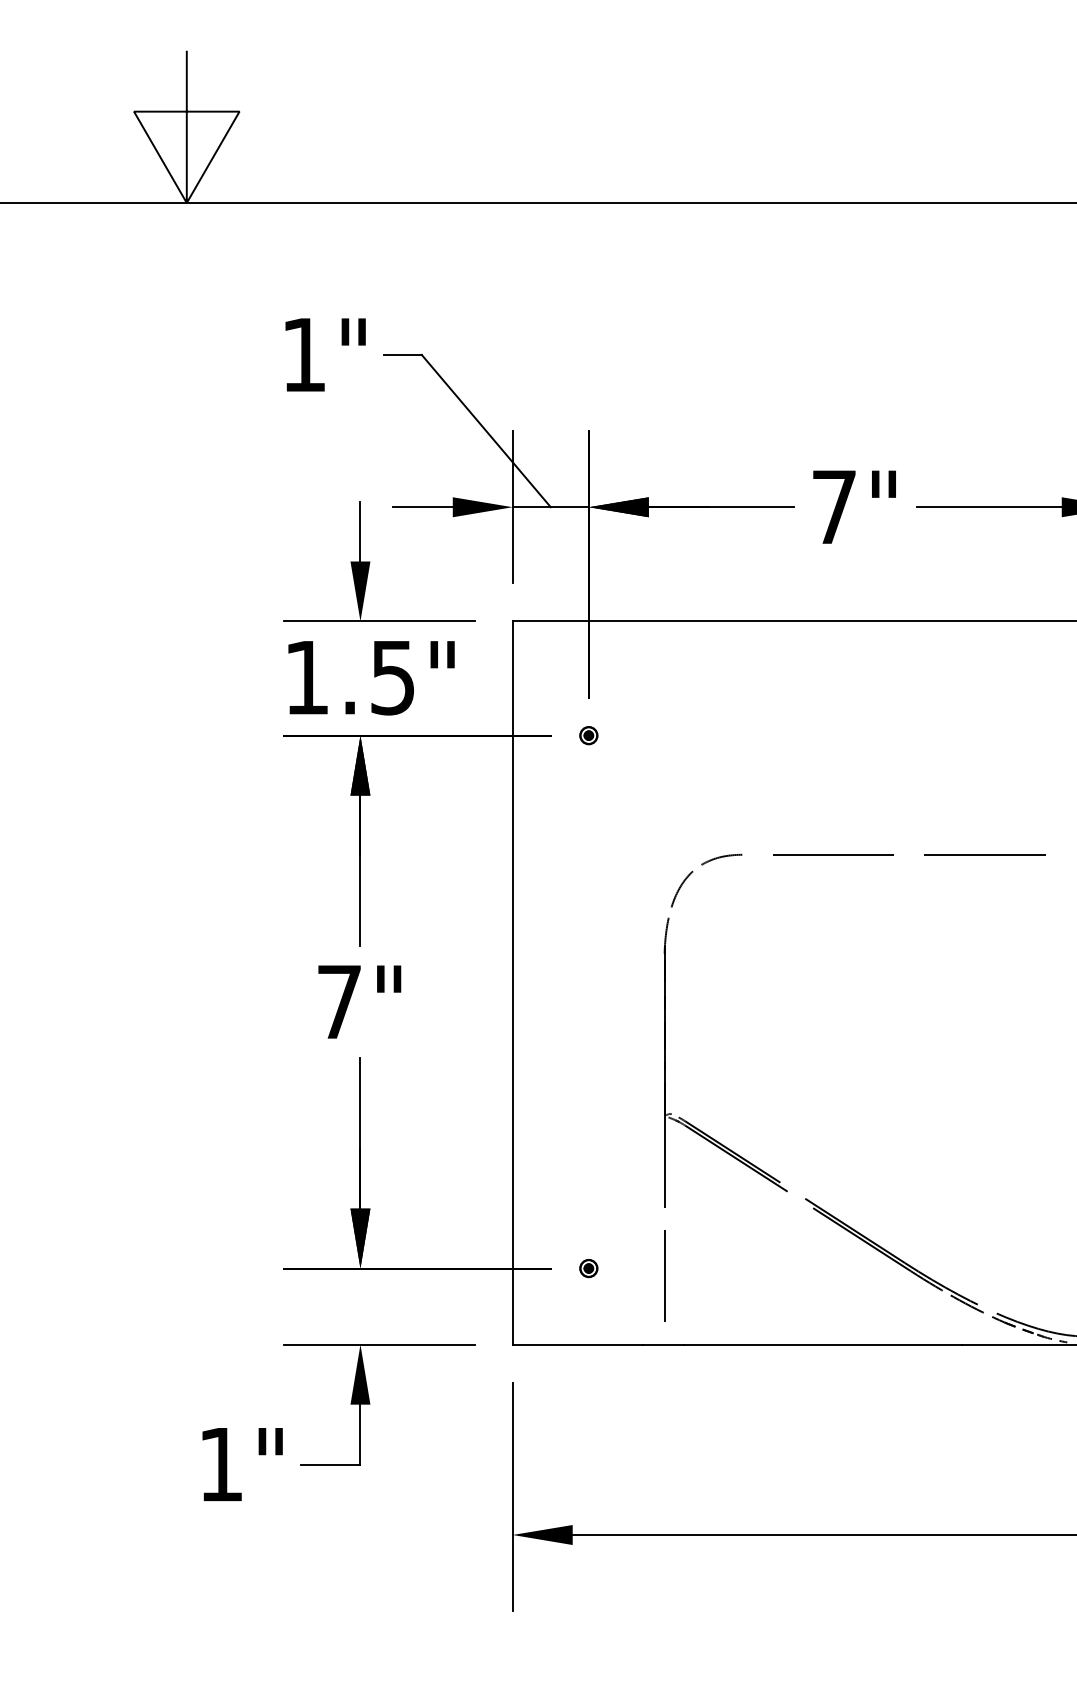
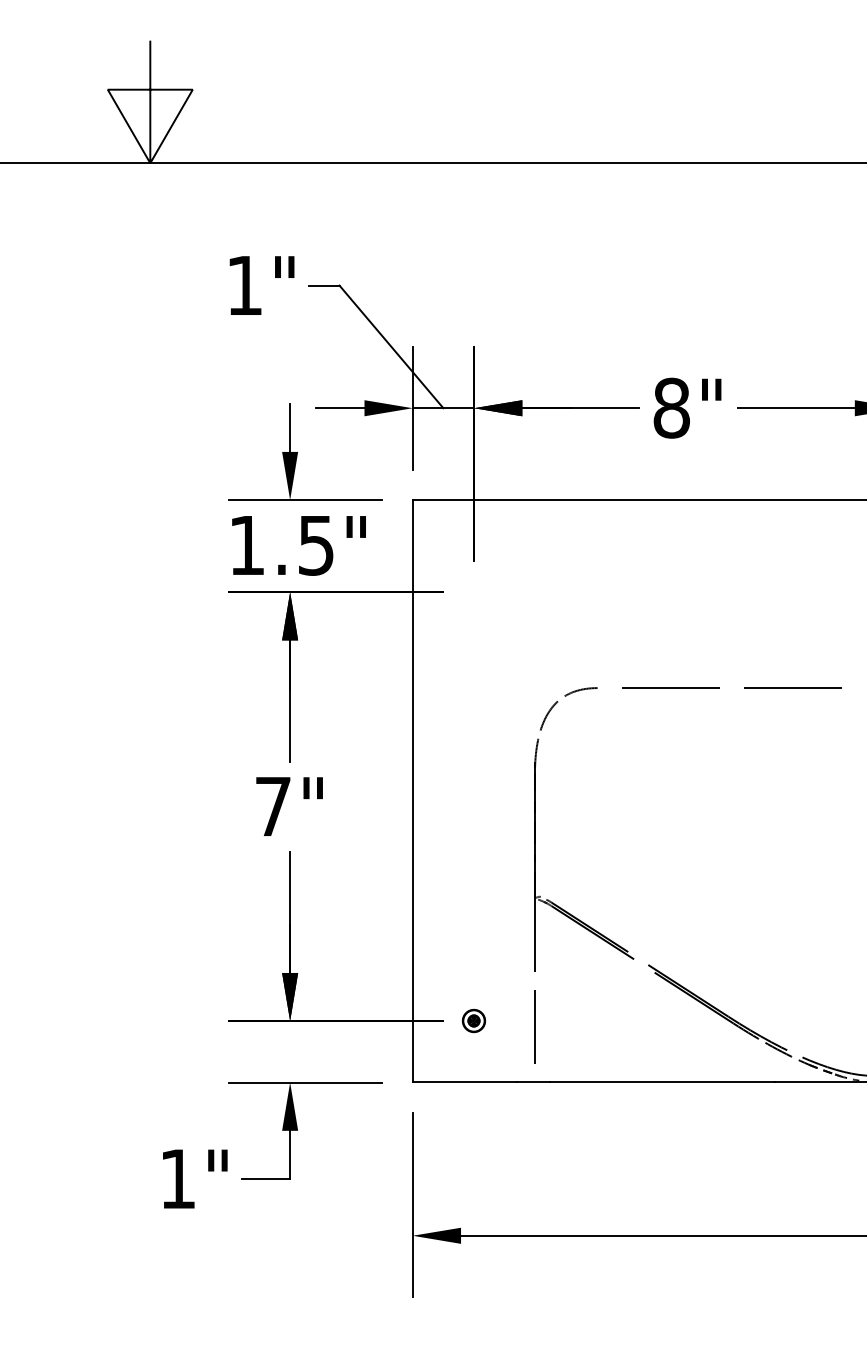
text: (834, 507) -> (671, 408), 7" -> 8"
part: (588, 735) -> (473, 592), removed
part: (588, 1268) -> (473, 1021), size x1.6

